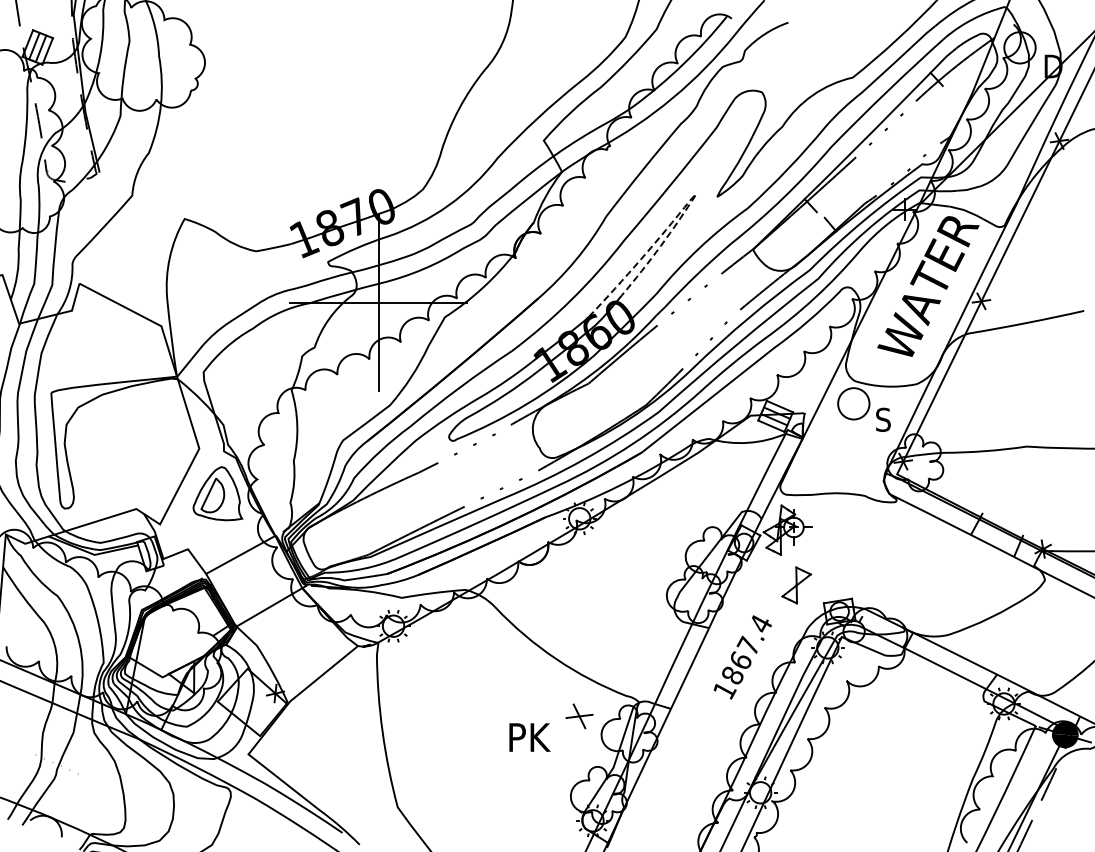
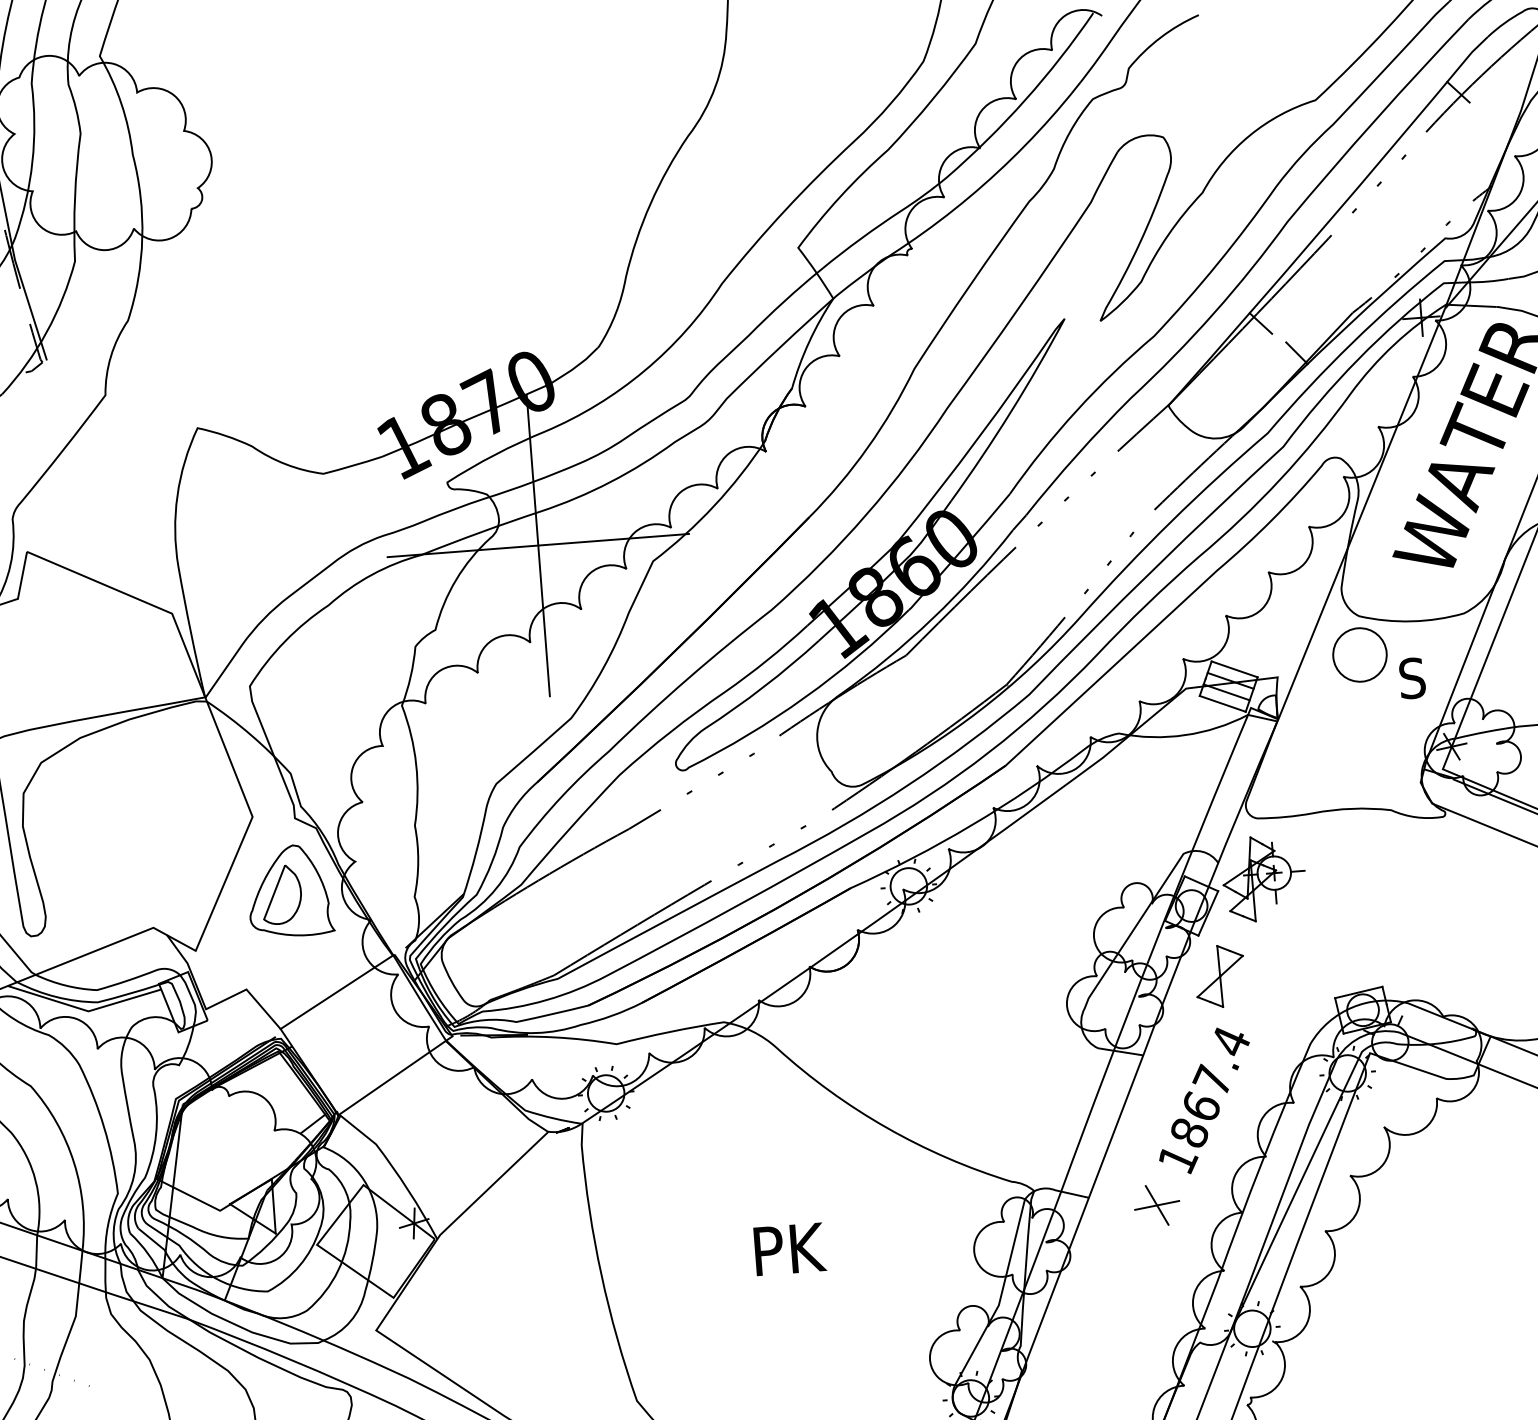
line: (686, 204) -> (1049, 337), dashed -> solid
part: (796, 585) -> (1219, 976), moved
part: (579, 716) -> (1157, 1205), moved
text: (529, 737) -> (789, 1249), moved

